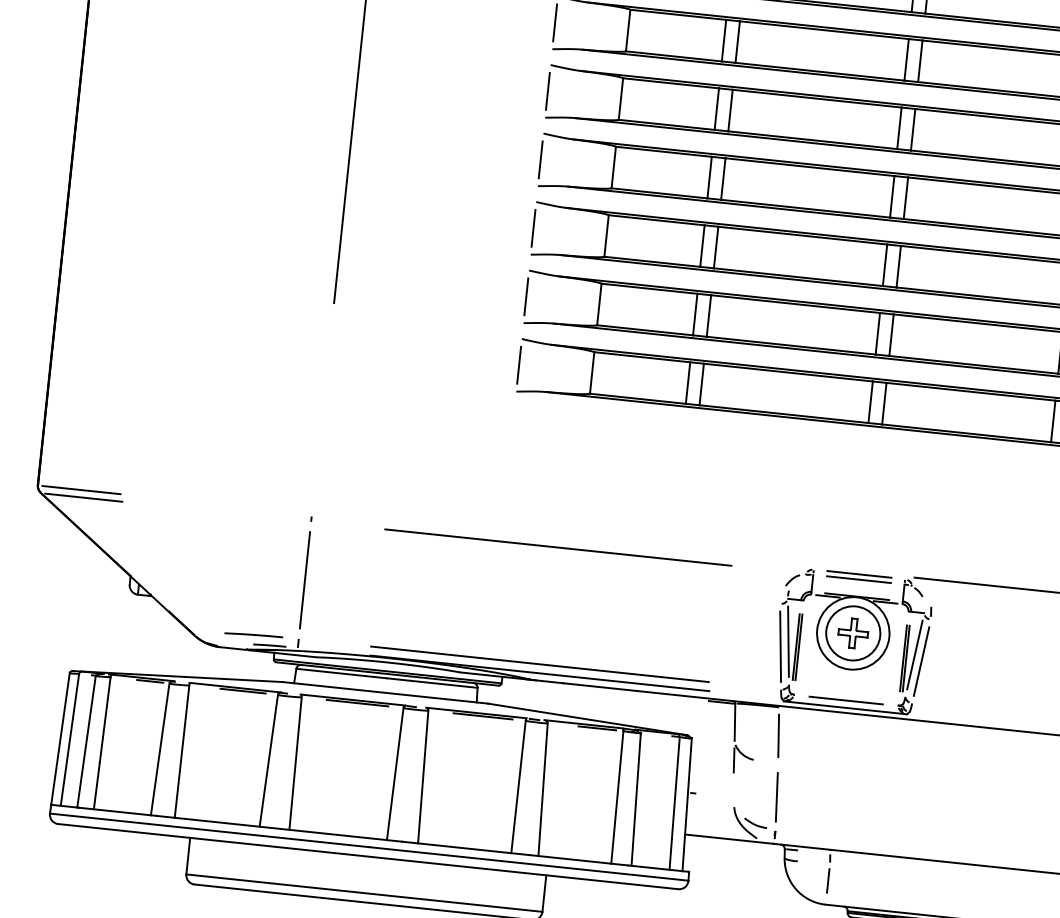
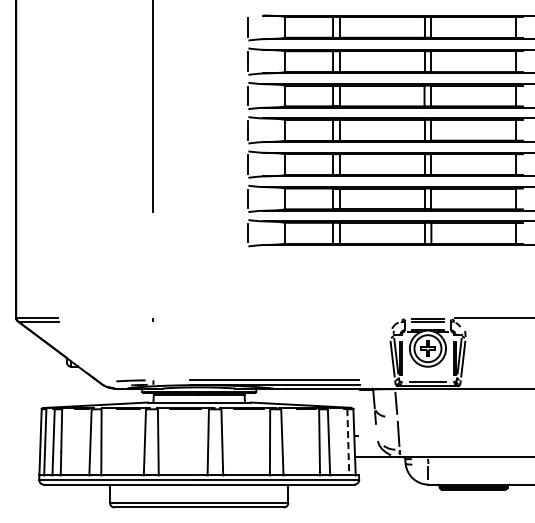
line: (558, 547) -> (277, 321), removed
line: (305, 579) -> (153, 350), removed
line: (675, 803) -> (348, 442), solid -> dashed

